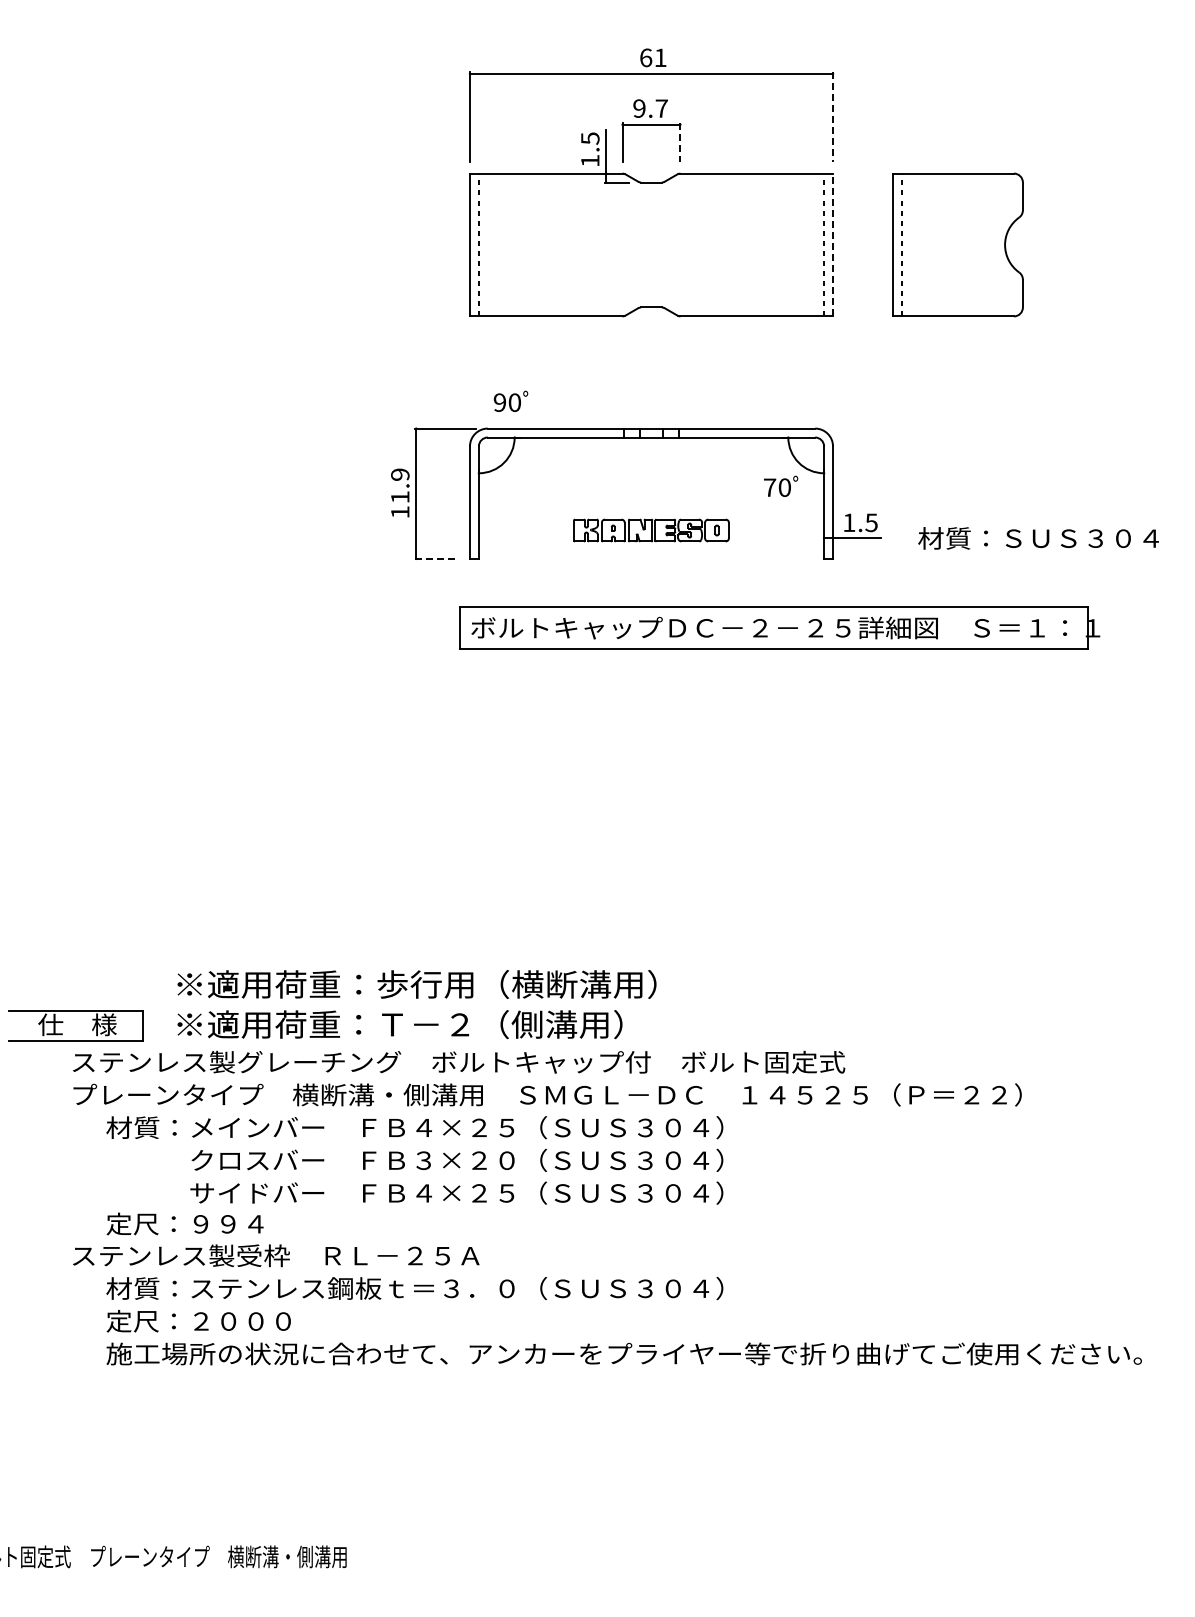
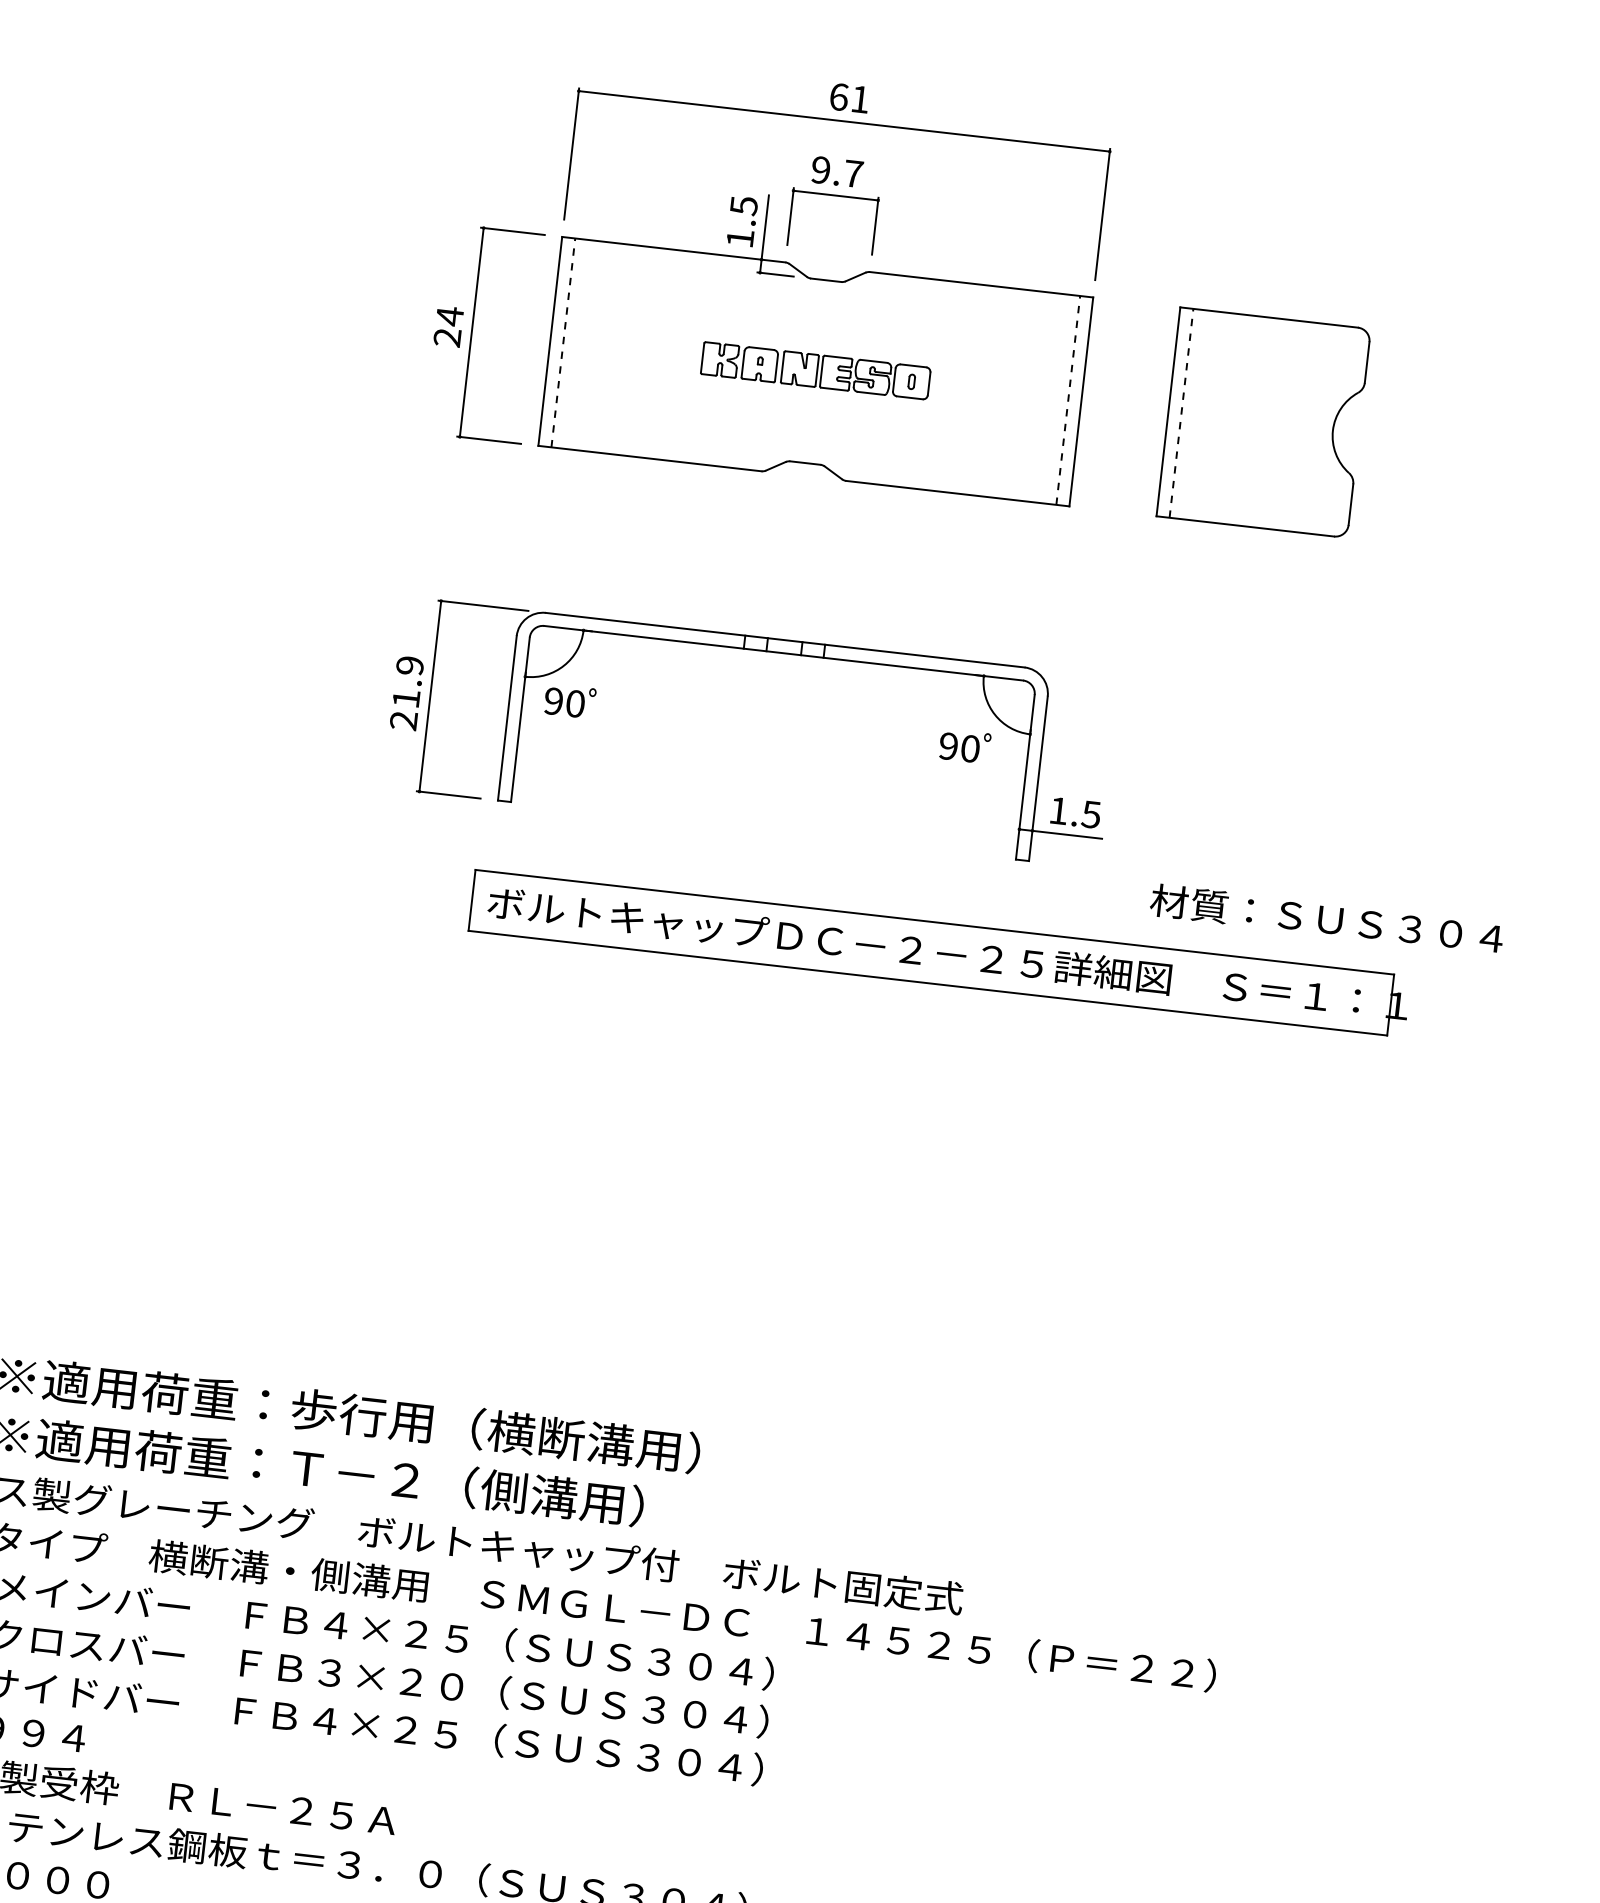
line: (833, 116) -> (1103, 214), dashed -> solid
line: (680, 142) -> (875, 226), dashed -> solid
part: (416, 244) -> (472, 331), added
line: (833, 244) -> (1082, 401), dashed -> solid
text: (510, 400) -> (569, 699), moved
text: (769, 487) -> (947, 746), 70 -> 90
text: (400, 512) -> (404, 721), 11.9 -> 21.9
part: (651, 530) -> (815, 370), moved
text: (1038, 538) -> (1326, 919), moved
line: (436, 558) -> (449, 794), dashed -> solid

